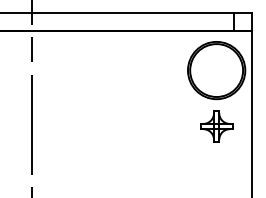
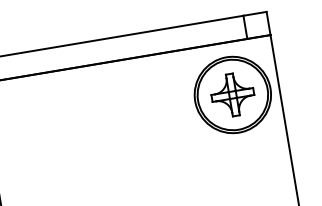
part: (216, 126) -> (232, 94), moved

